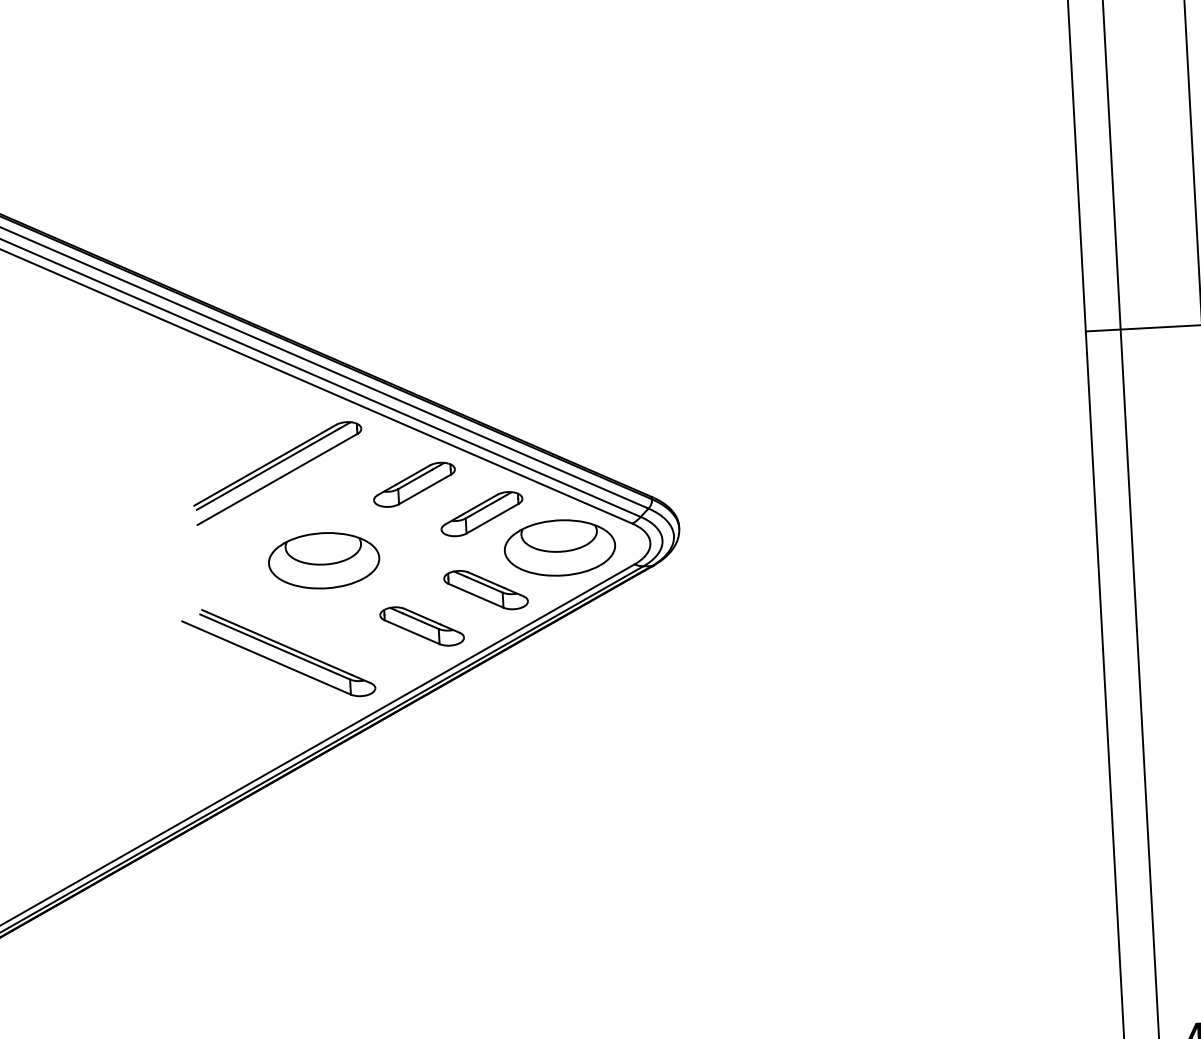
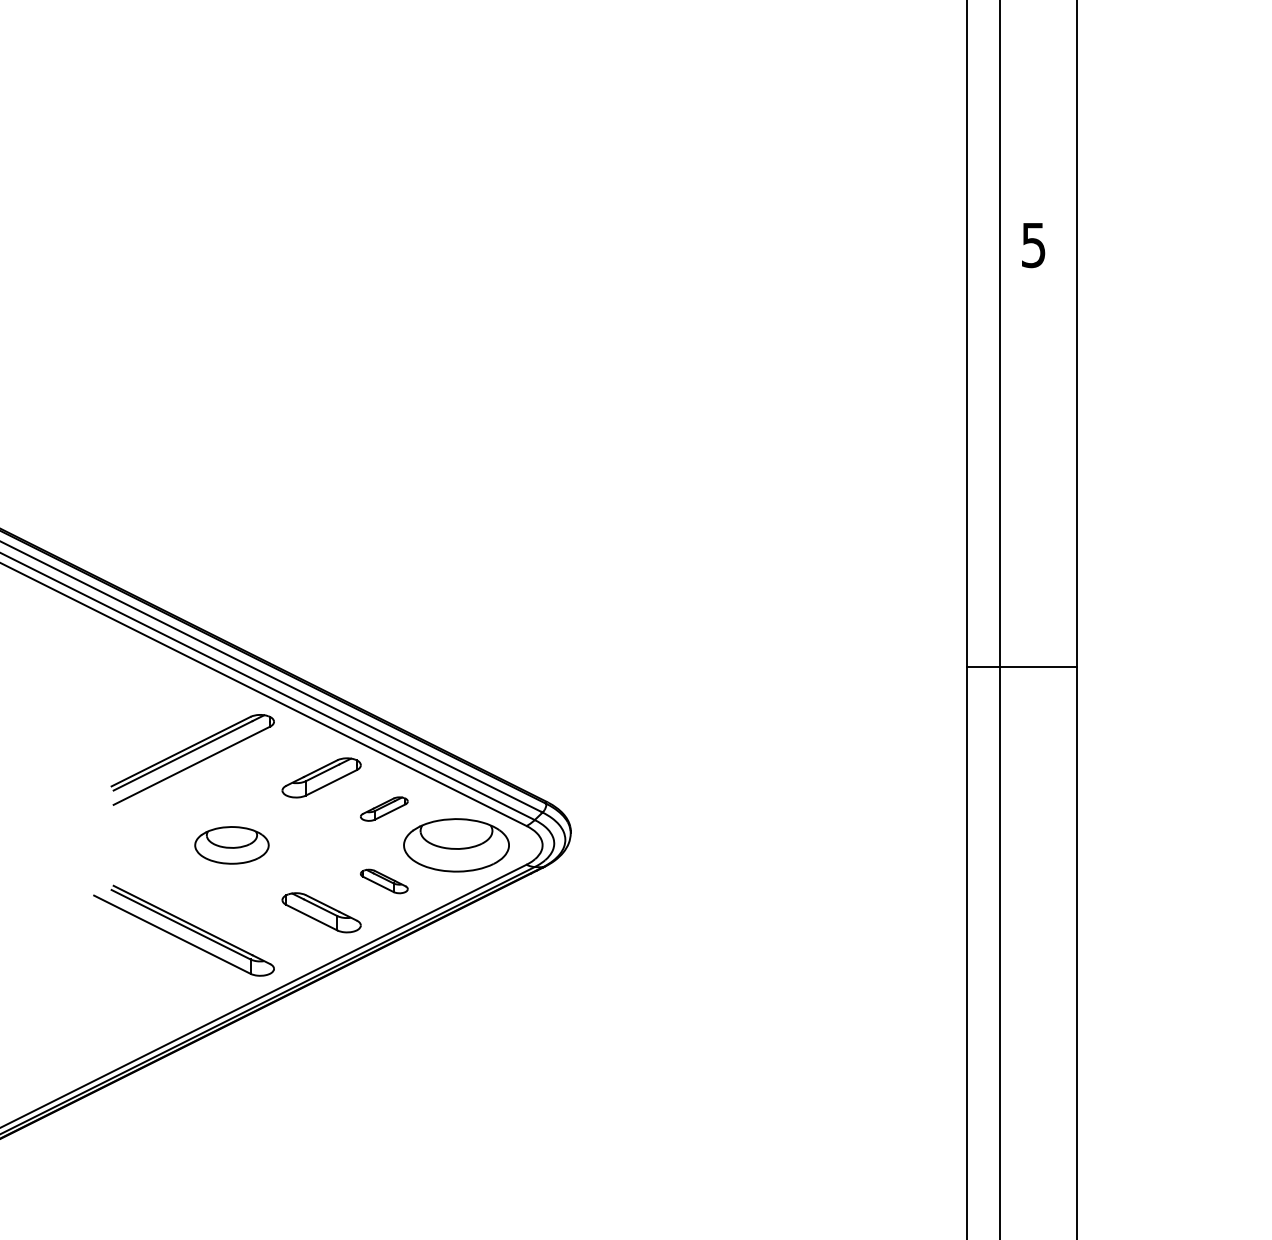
part: (482, 513) -> (384, 808), size x0.6
part: (323, 560) -> (231, 845), size x0.7
part: (486, 590) -> (384, 881), size x0.6

